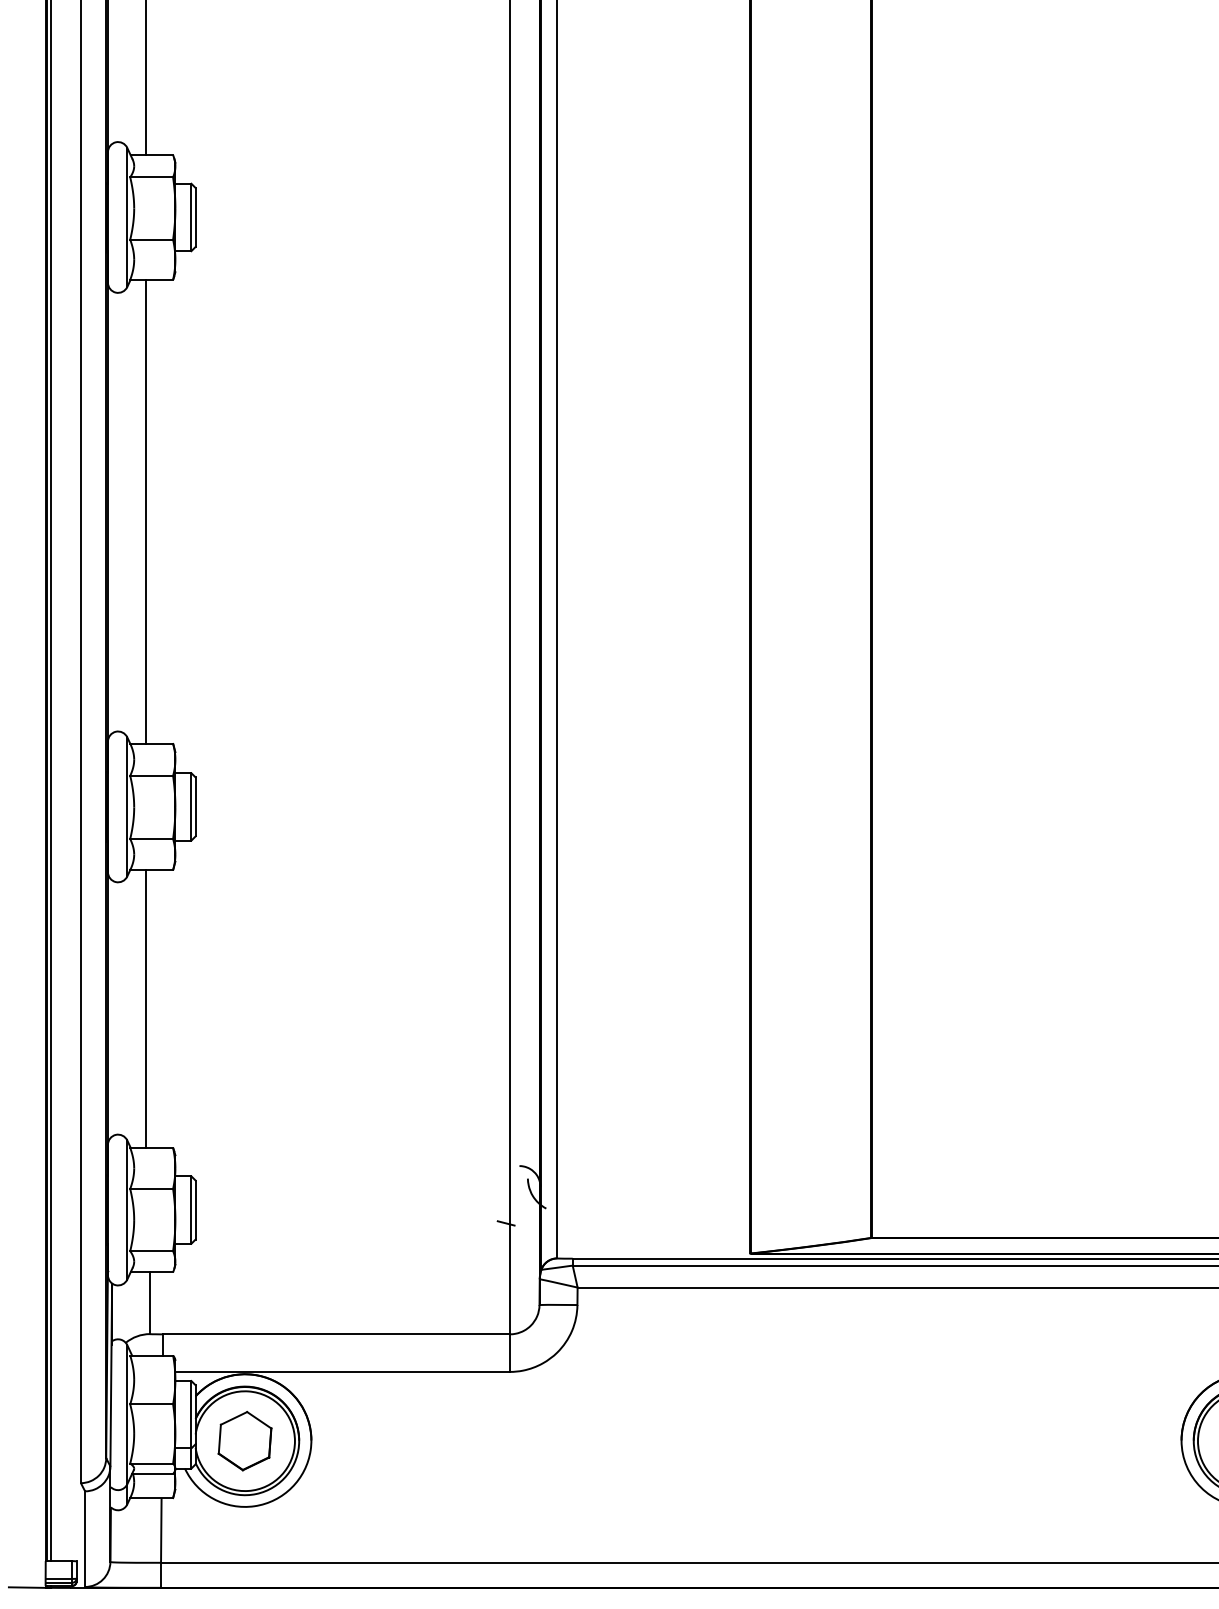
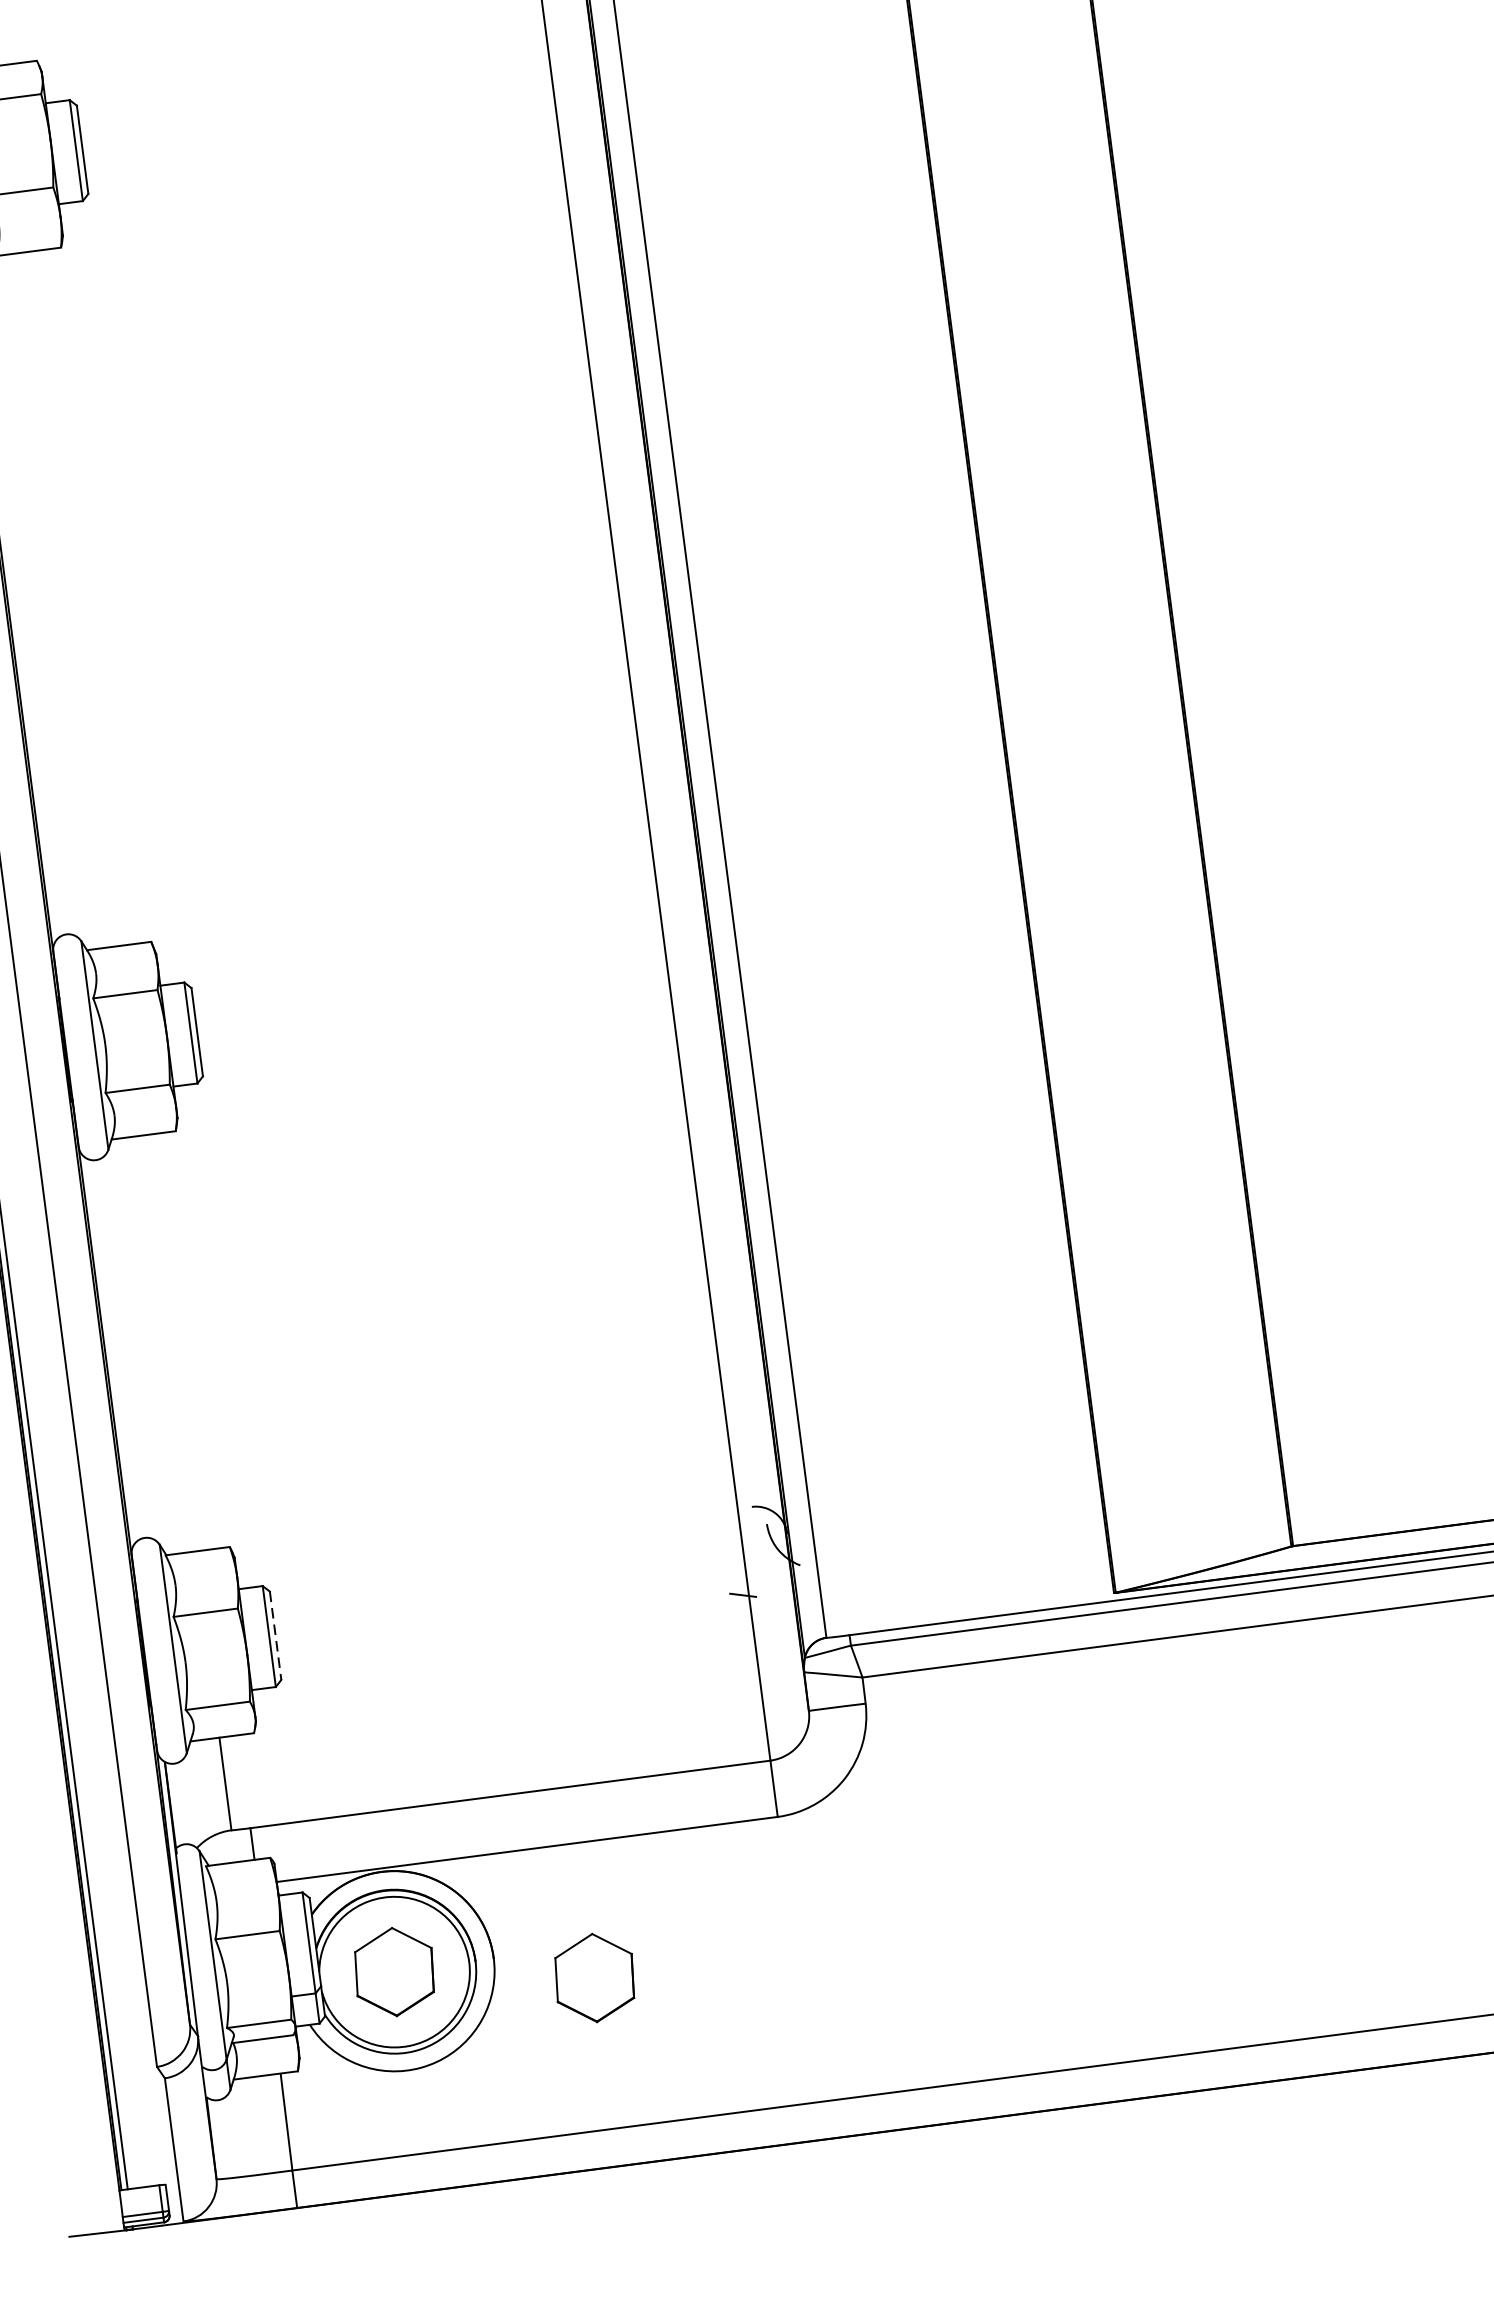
line: (145, 511) -> (64, 599), removed
line: (145, 1008) -> (161, 1343), removed
line: (195, 1210) -> (275, 1636), solid -> dashed
part: (375, 1462) -> (593, 1978), added

